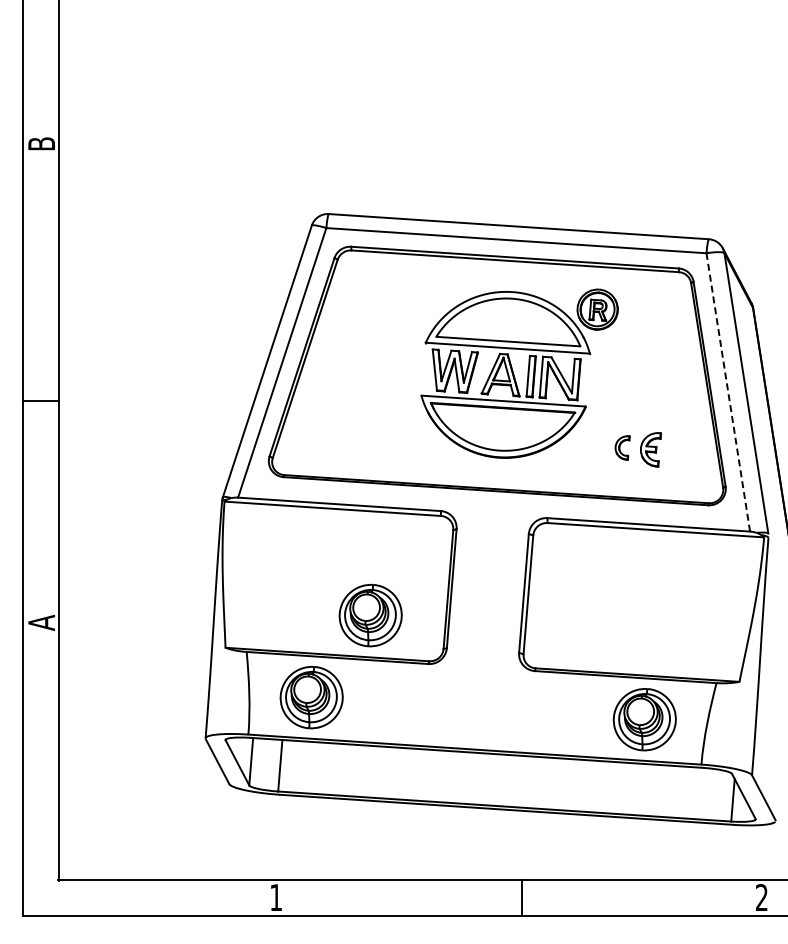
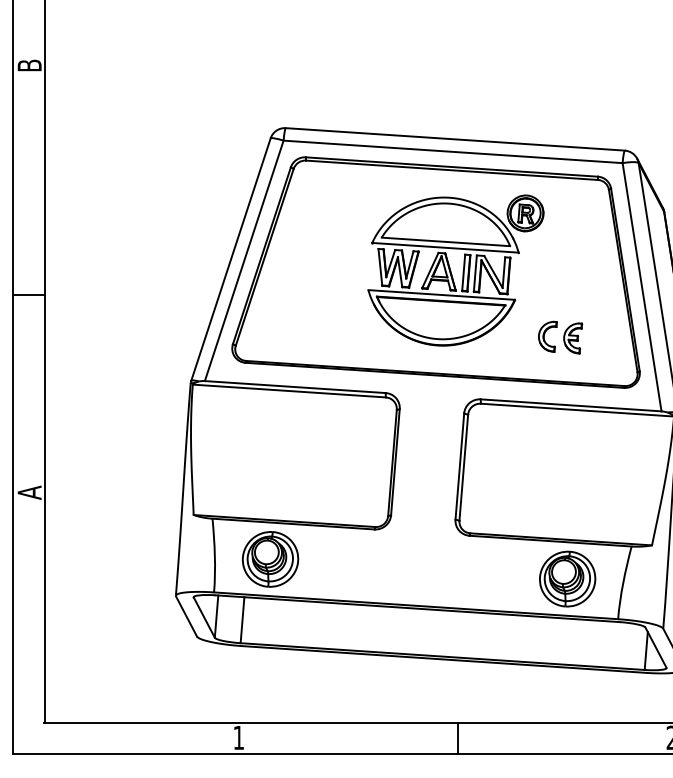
line: (728, 392) -> (642, 287), dashed -> solid
part: (622, 447) -> (547, 336), size x1.43
part: (370, 615) -> (322, 486), removed

